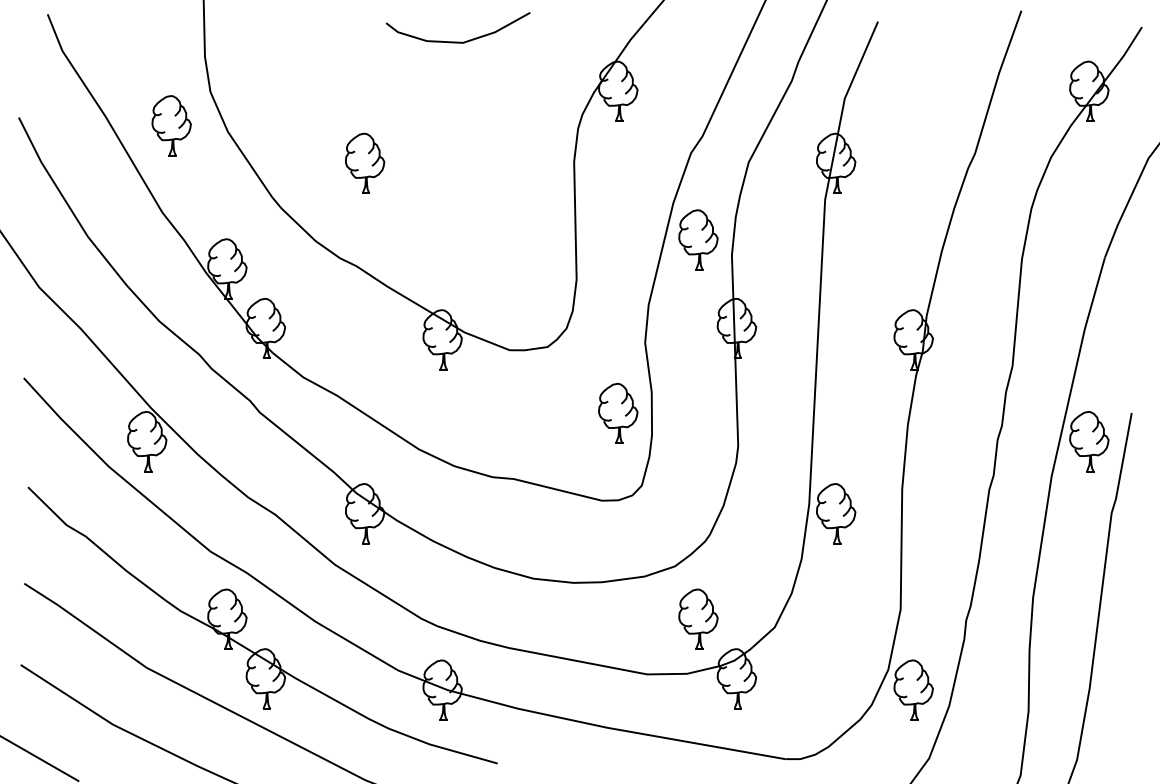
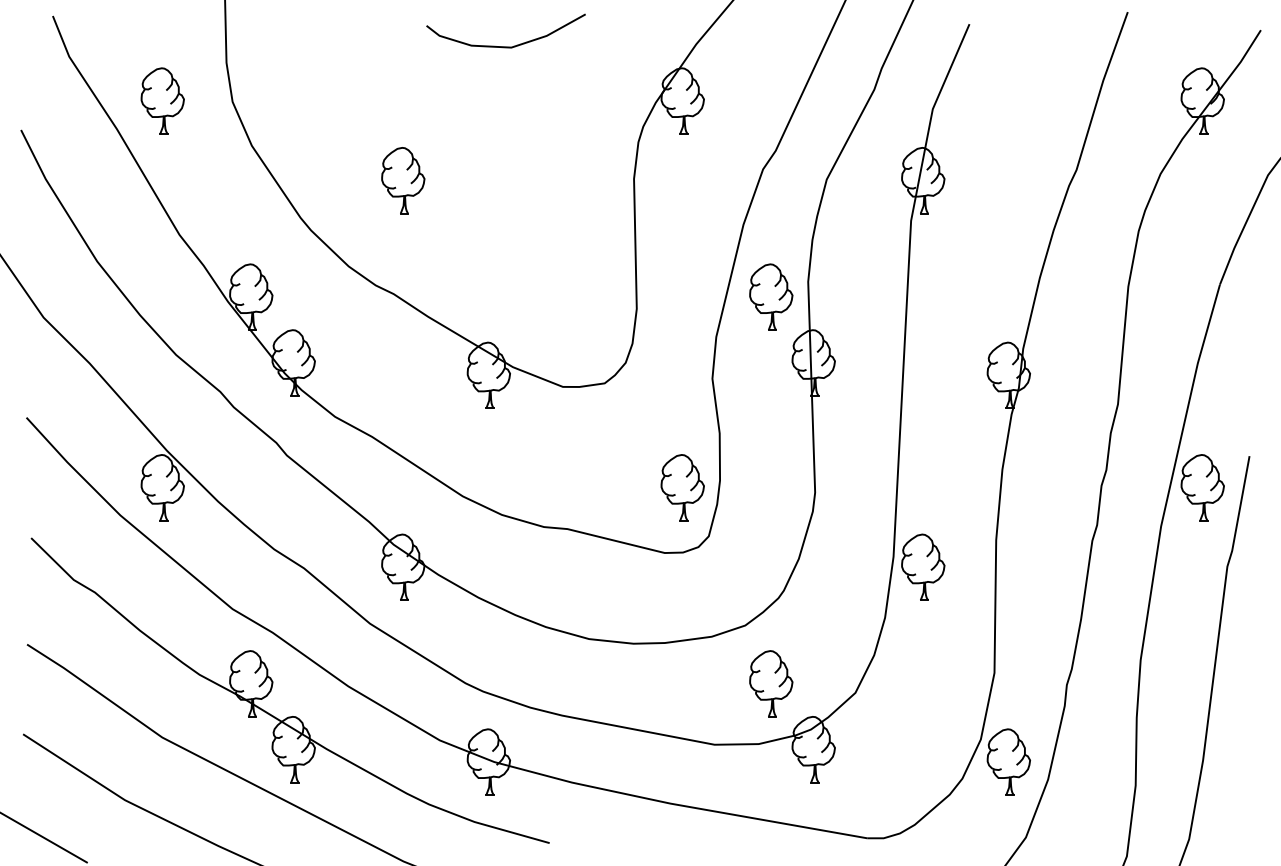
part: (171, 125) -> (162, 100), moved
part: (698, 239) -> (771, 296), moved
part: (618, 413) -> (682, 487), moved

